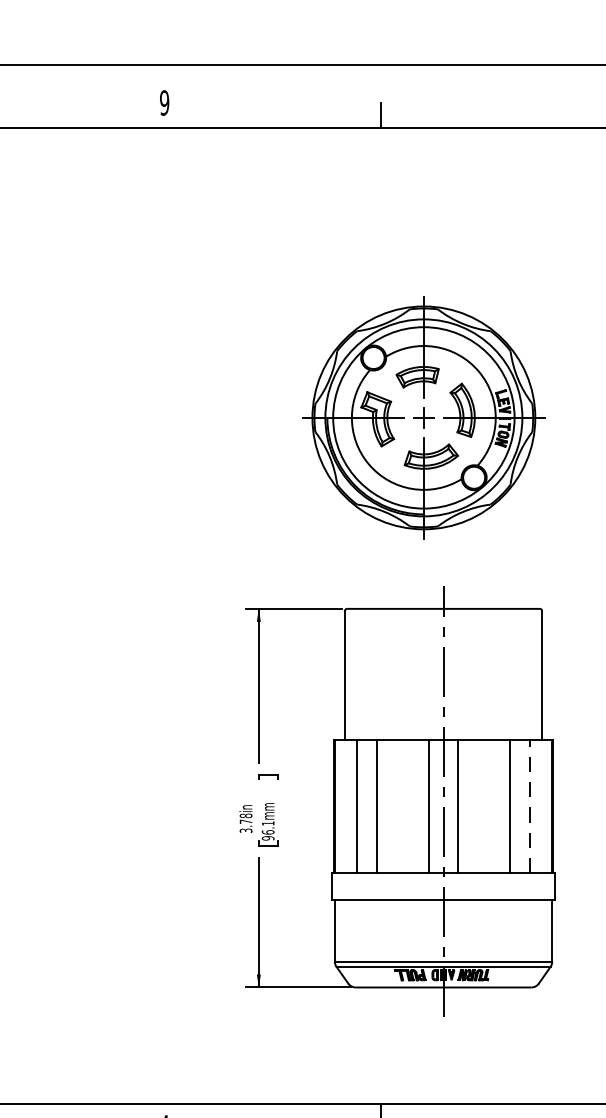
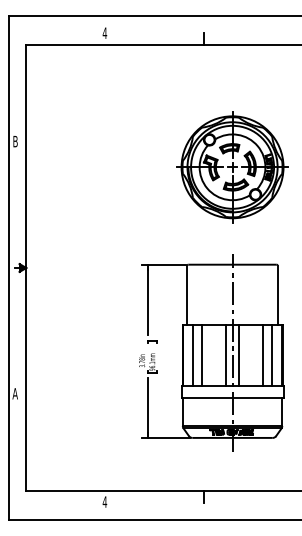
text: (163, 103) -> (104, 33), 9 -> 4
part: (423, 418) -> (232, 167), moved
line: (530, 805) -> (272, 354), dashed -> solid

